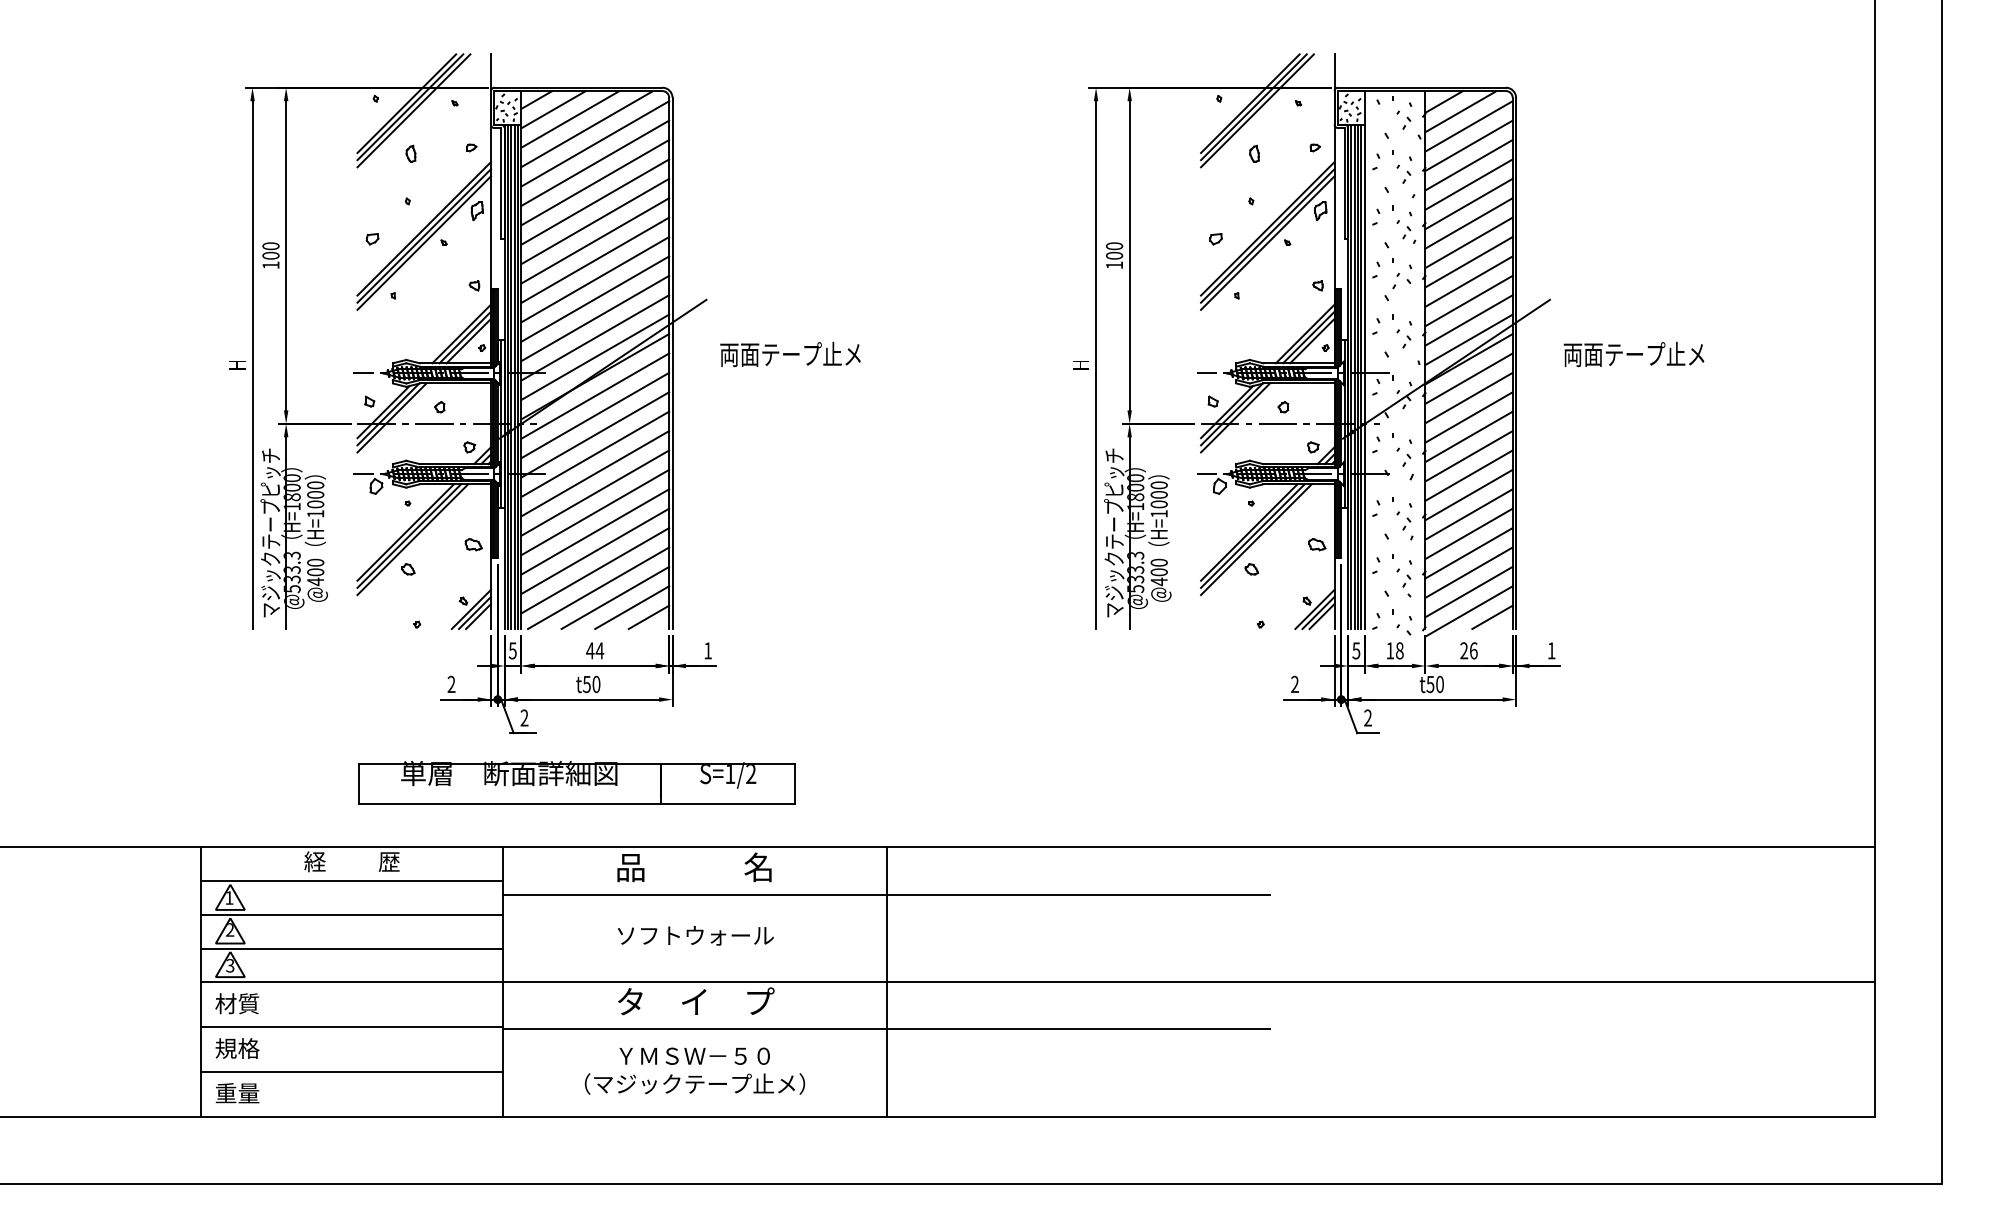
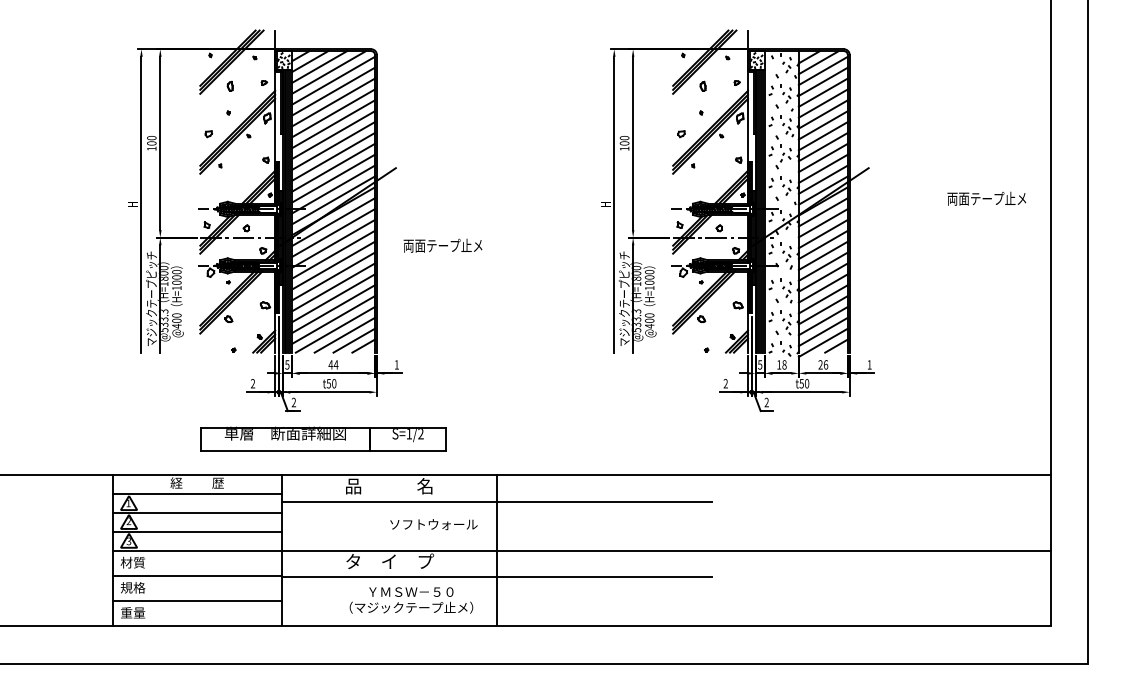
text: (789, 353) -> (442, 245), moved
text: (1633, 353) -> (986, 198), moved
text: (695, 935) -> (433, 524), moved
text: (695, 1071) -> (411, 600), moved

